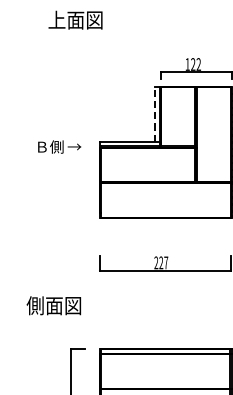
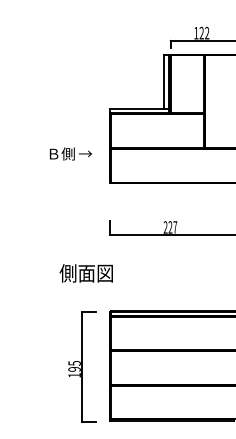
line: (155, 113) -> (164, 81), dashed -> solid
text: (59, 146) -> (70, 153), moved
text: (53, 305) -> (85, 273), moved

